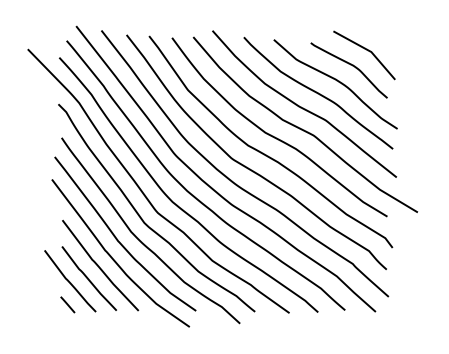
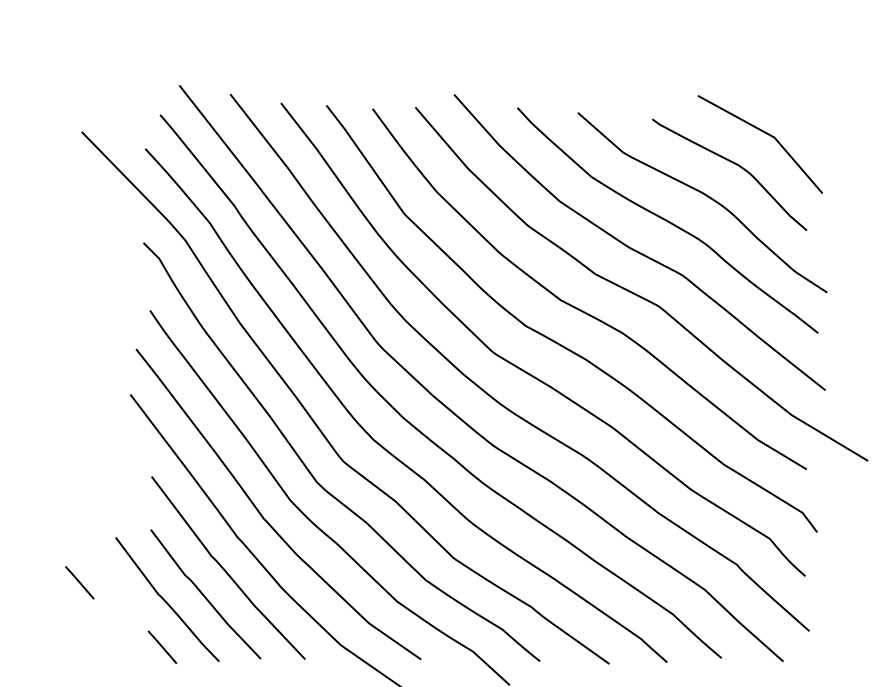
line: (26, 272) -> (79, 582), added

